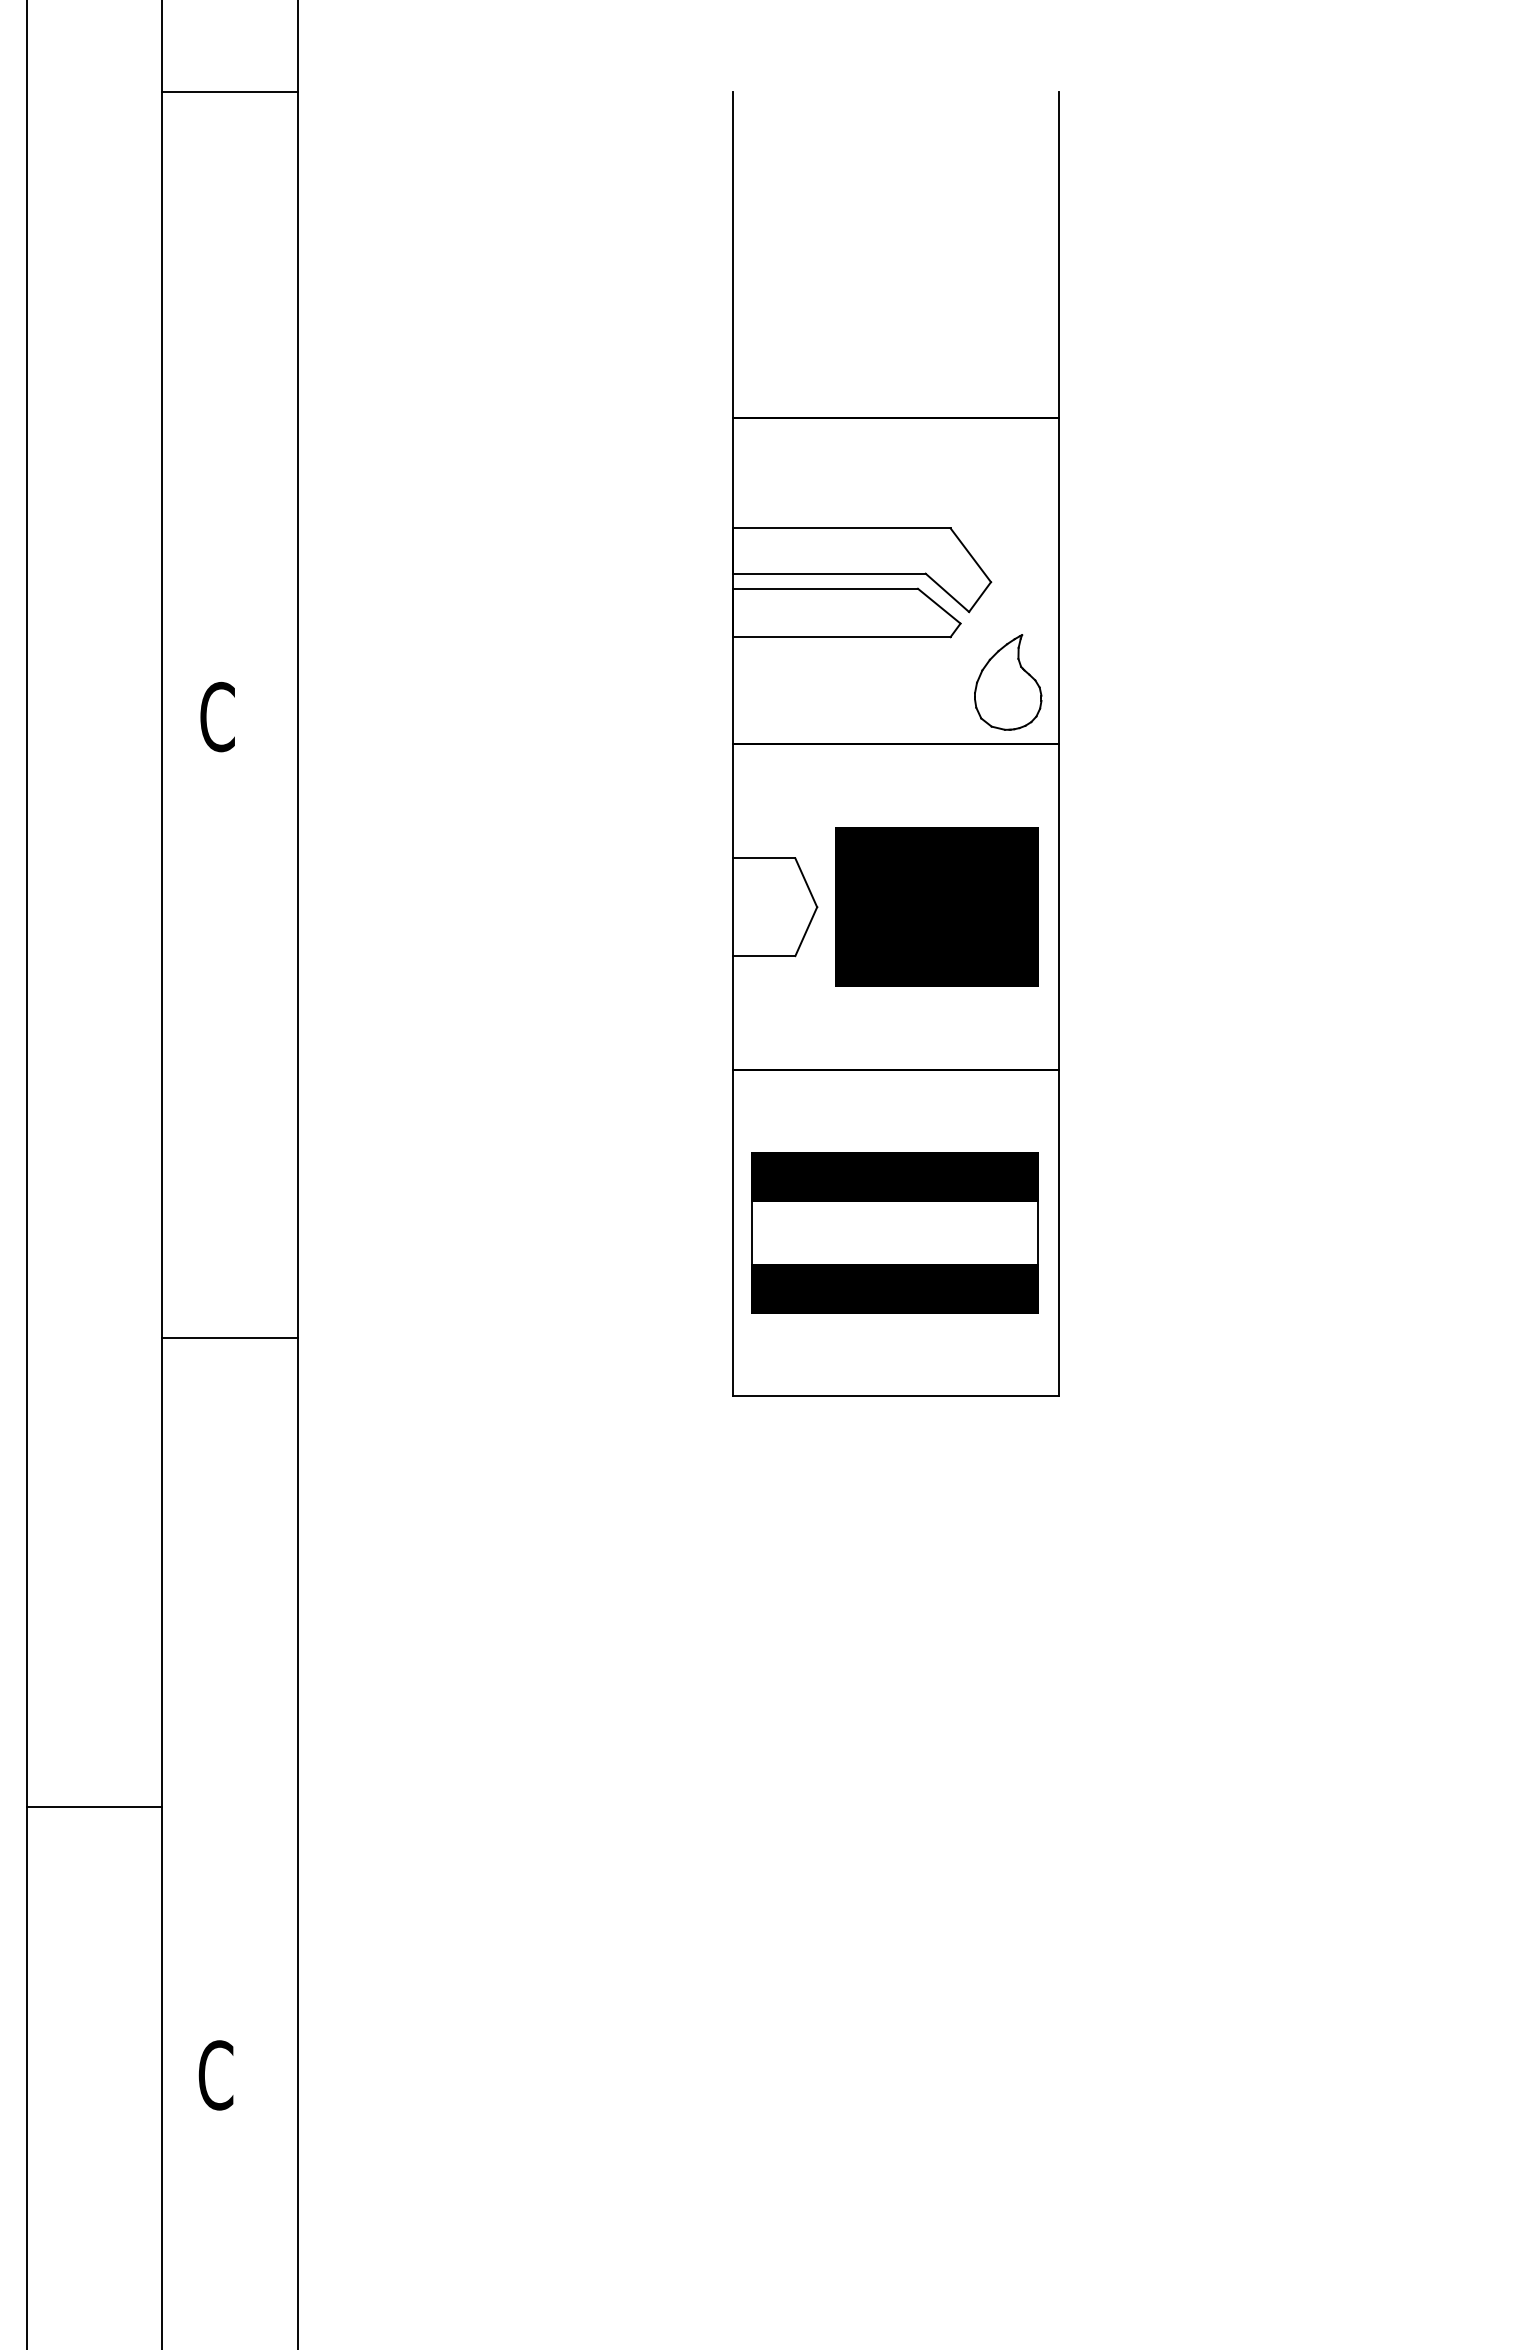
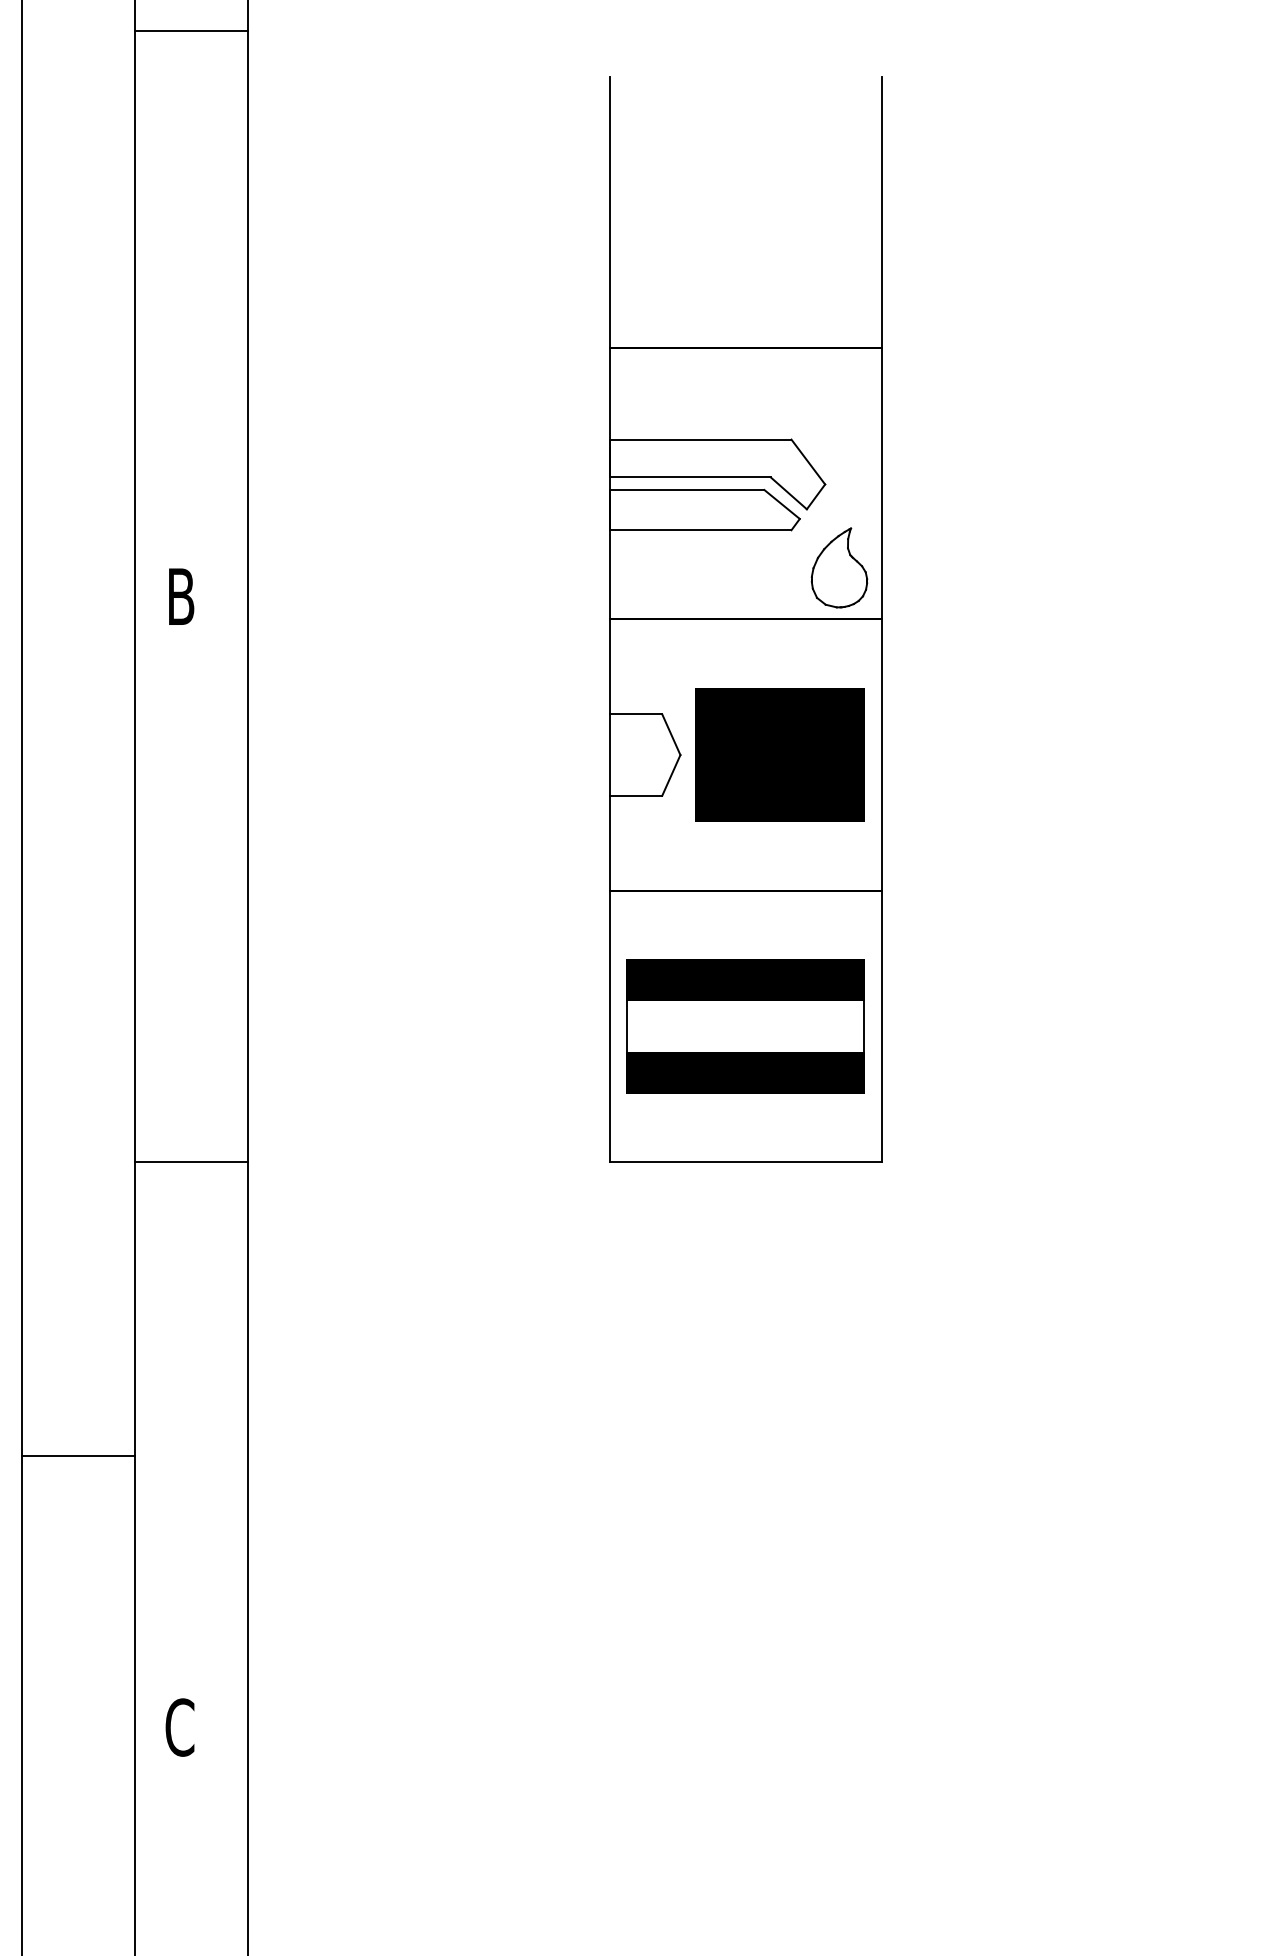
line: (230, 91) -> (192, 31), moved
text: (217, 716) -> (181, 596), C -> B
line: (230, 1338) -> (192, 1162), moved
line: (94, 1807) -> (78, 1456), moved

